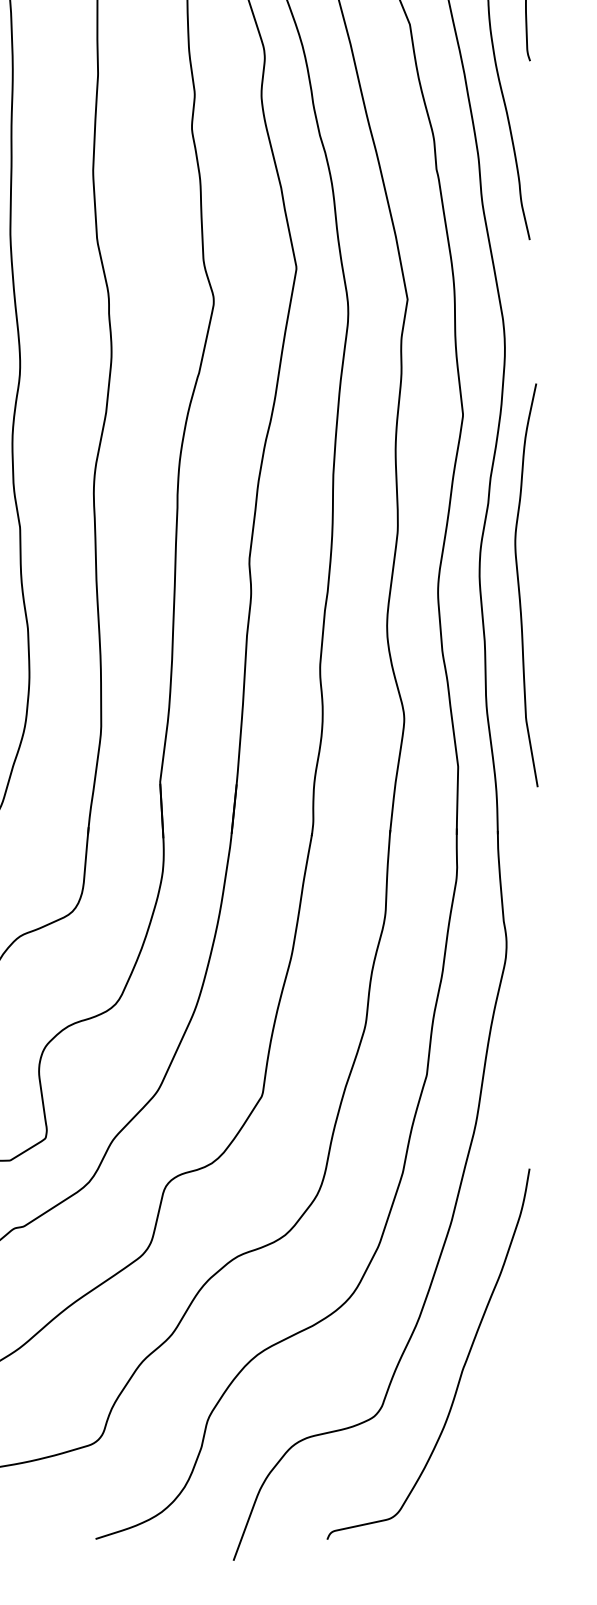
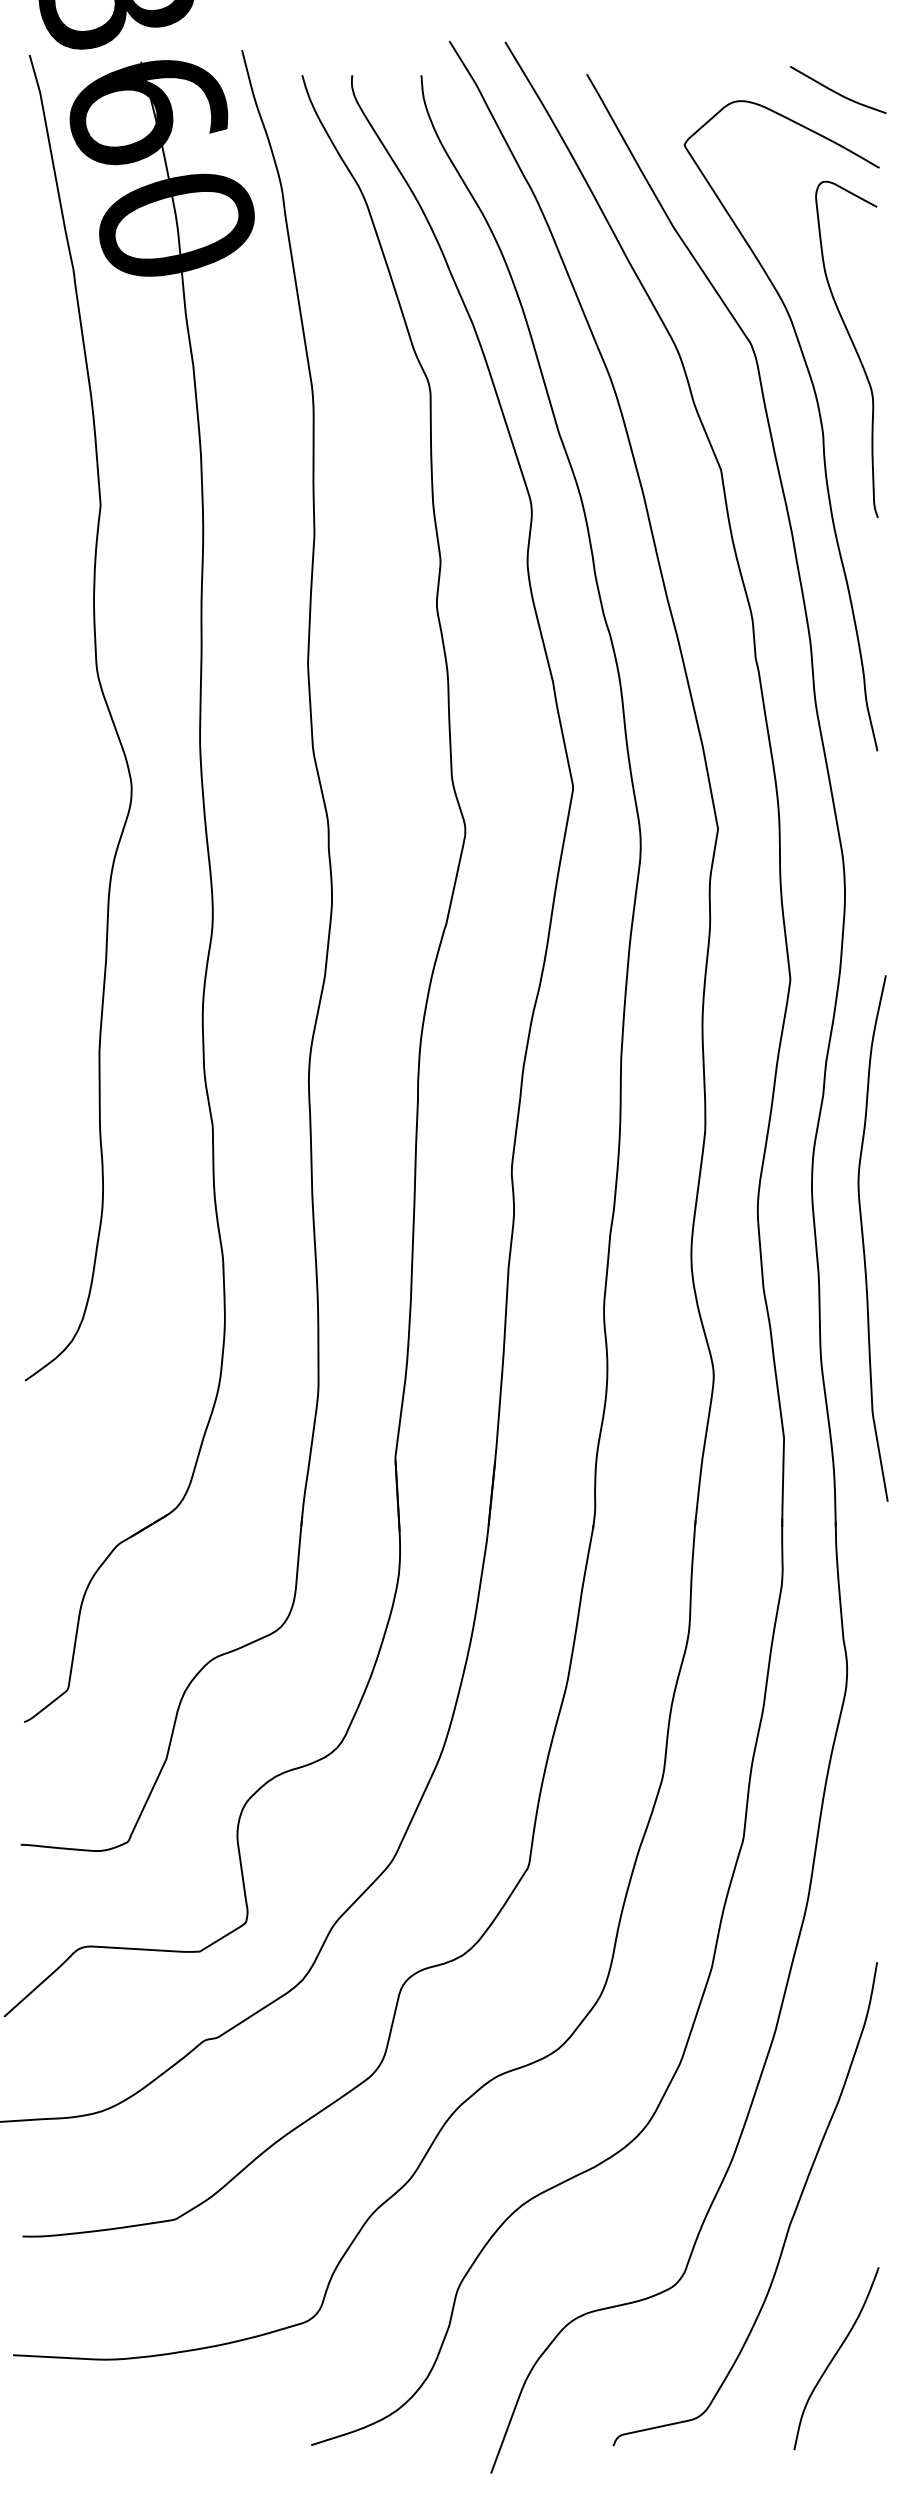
curve: (519, 588) -> (864, 1242), moved
curve: (496, 1472) -> (834, 2358), added

